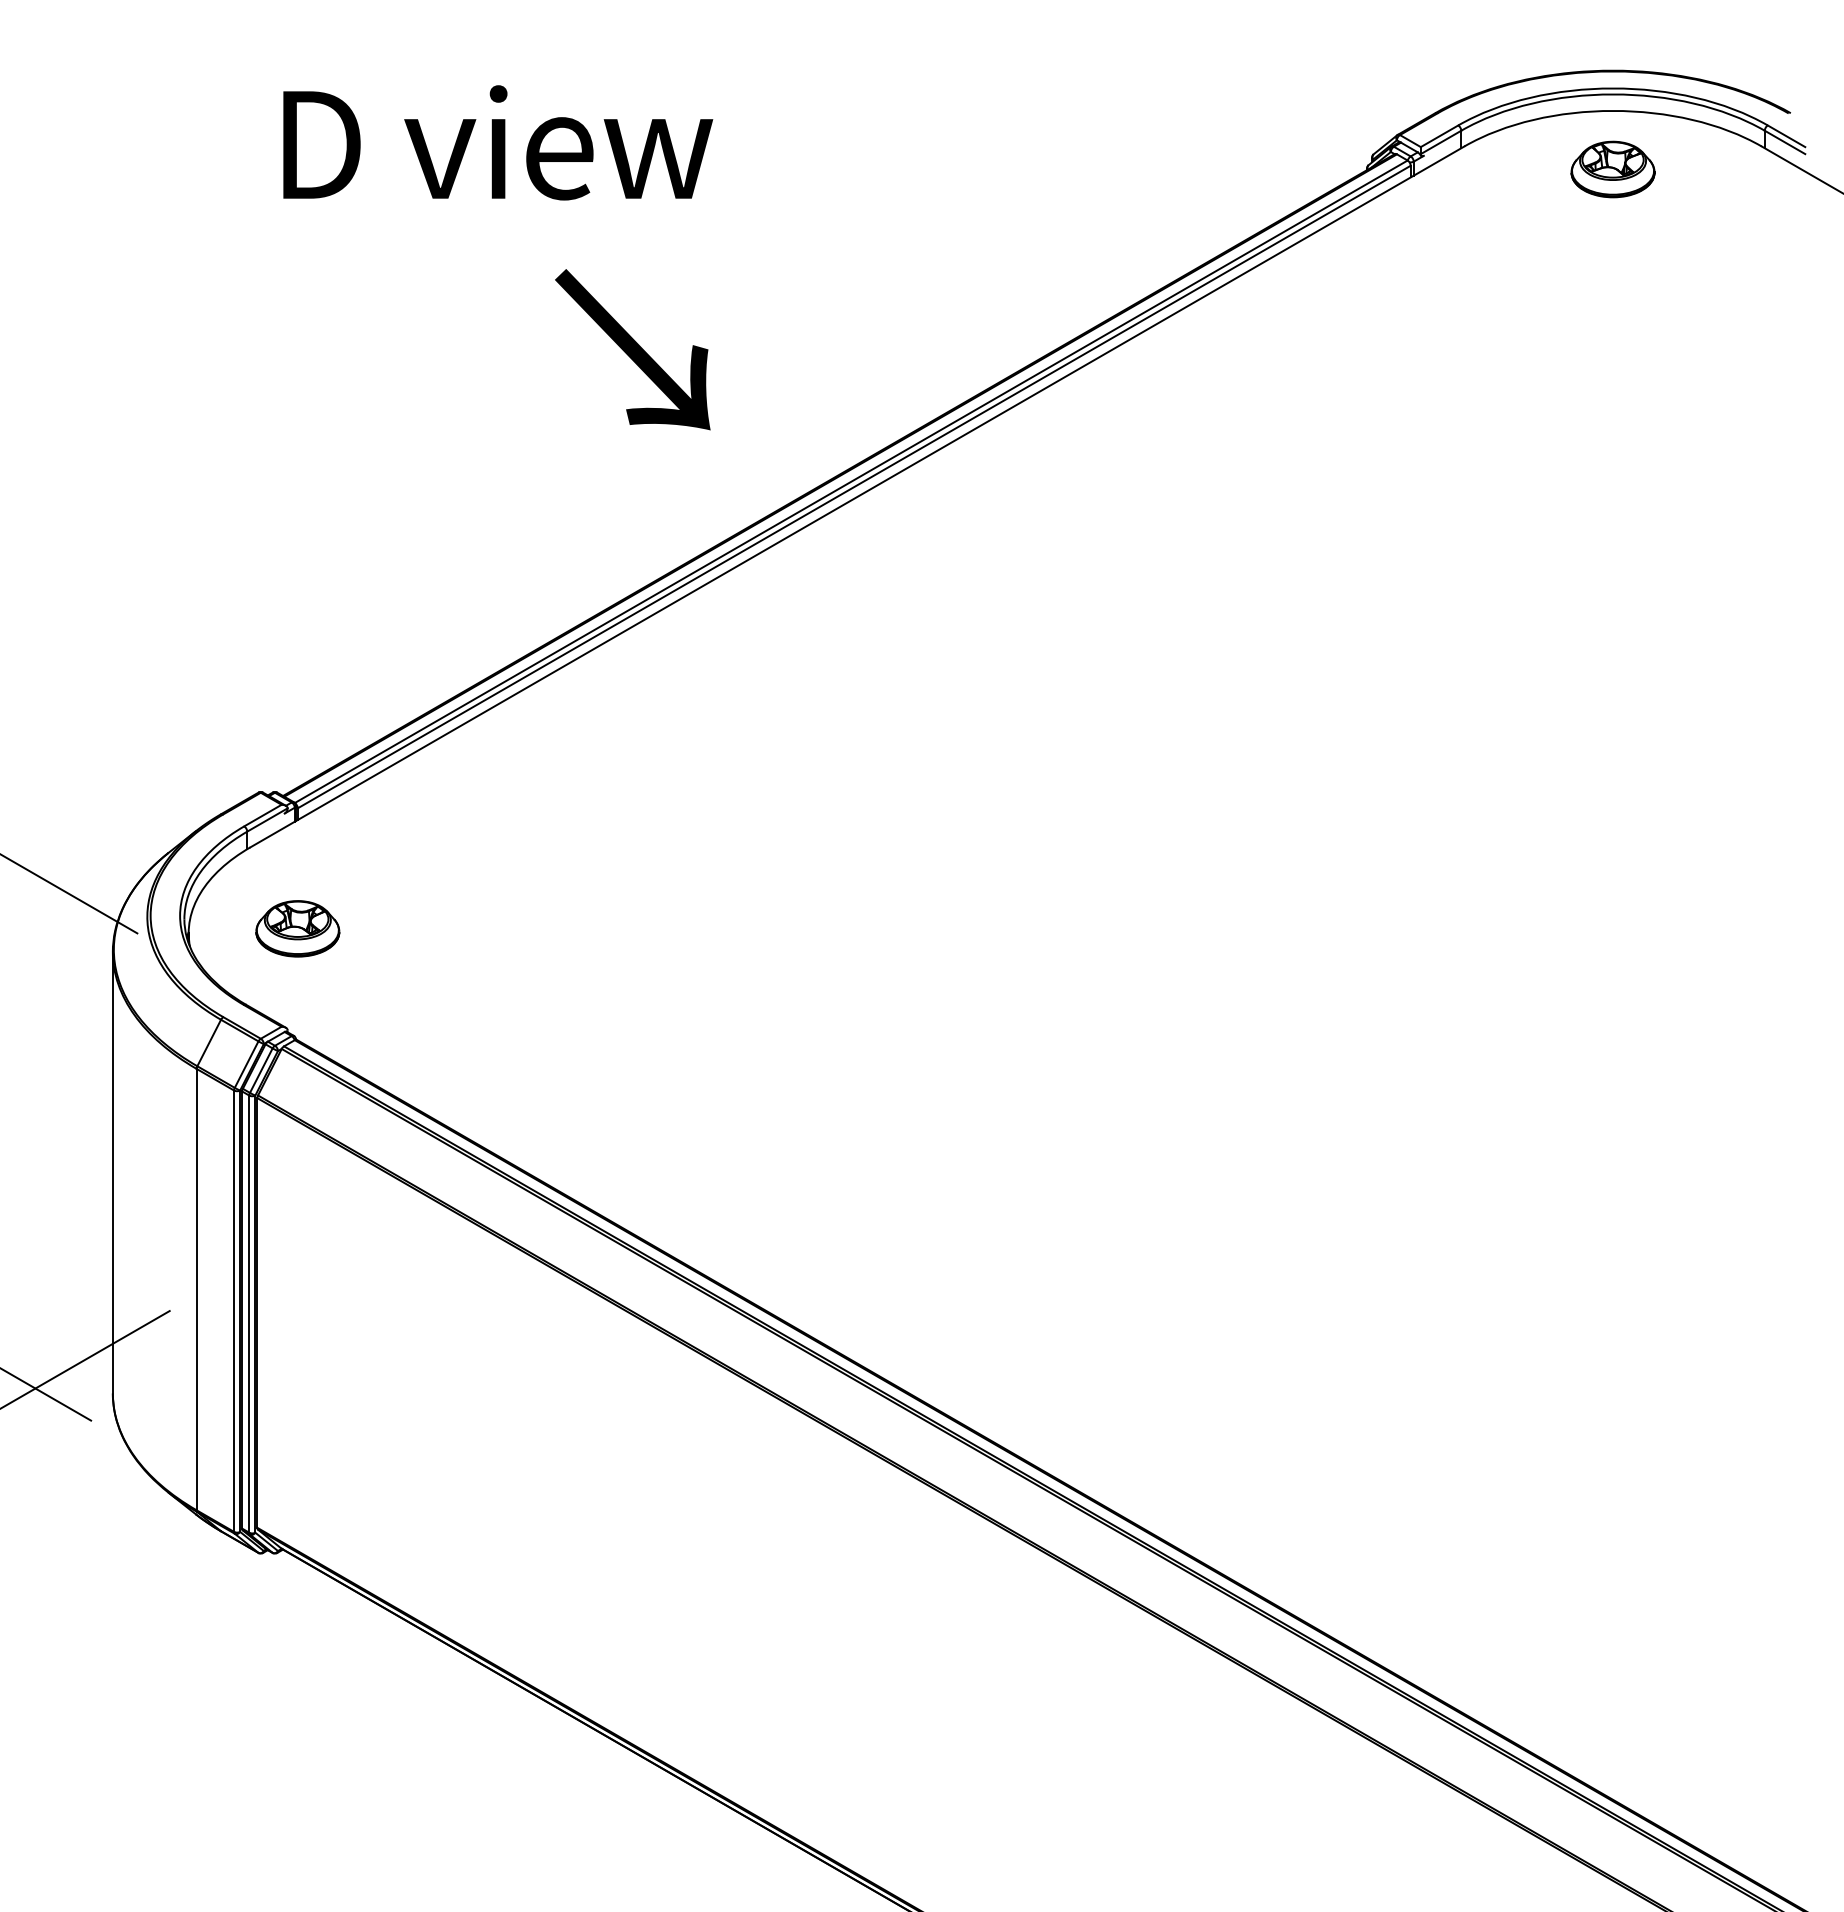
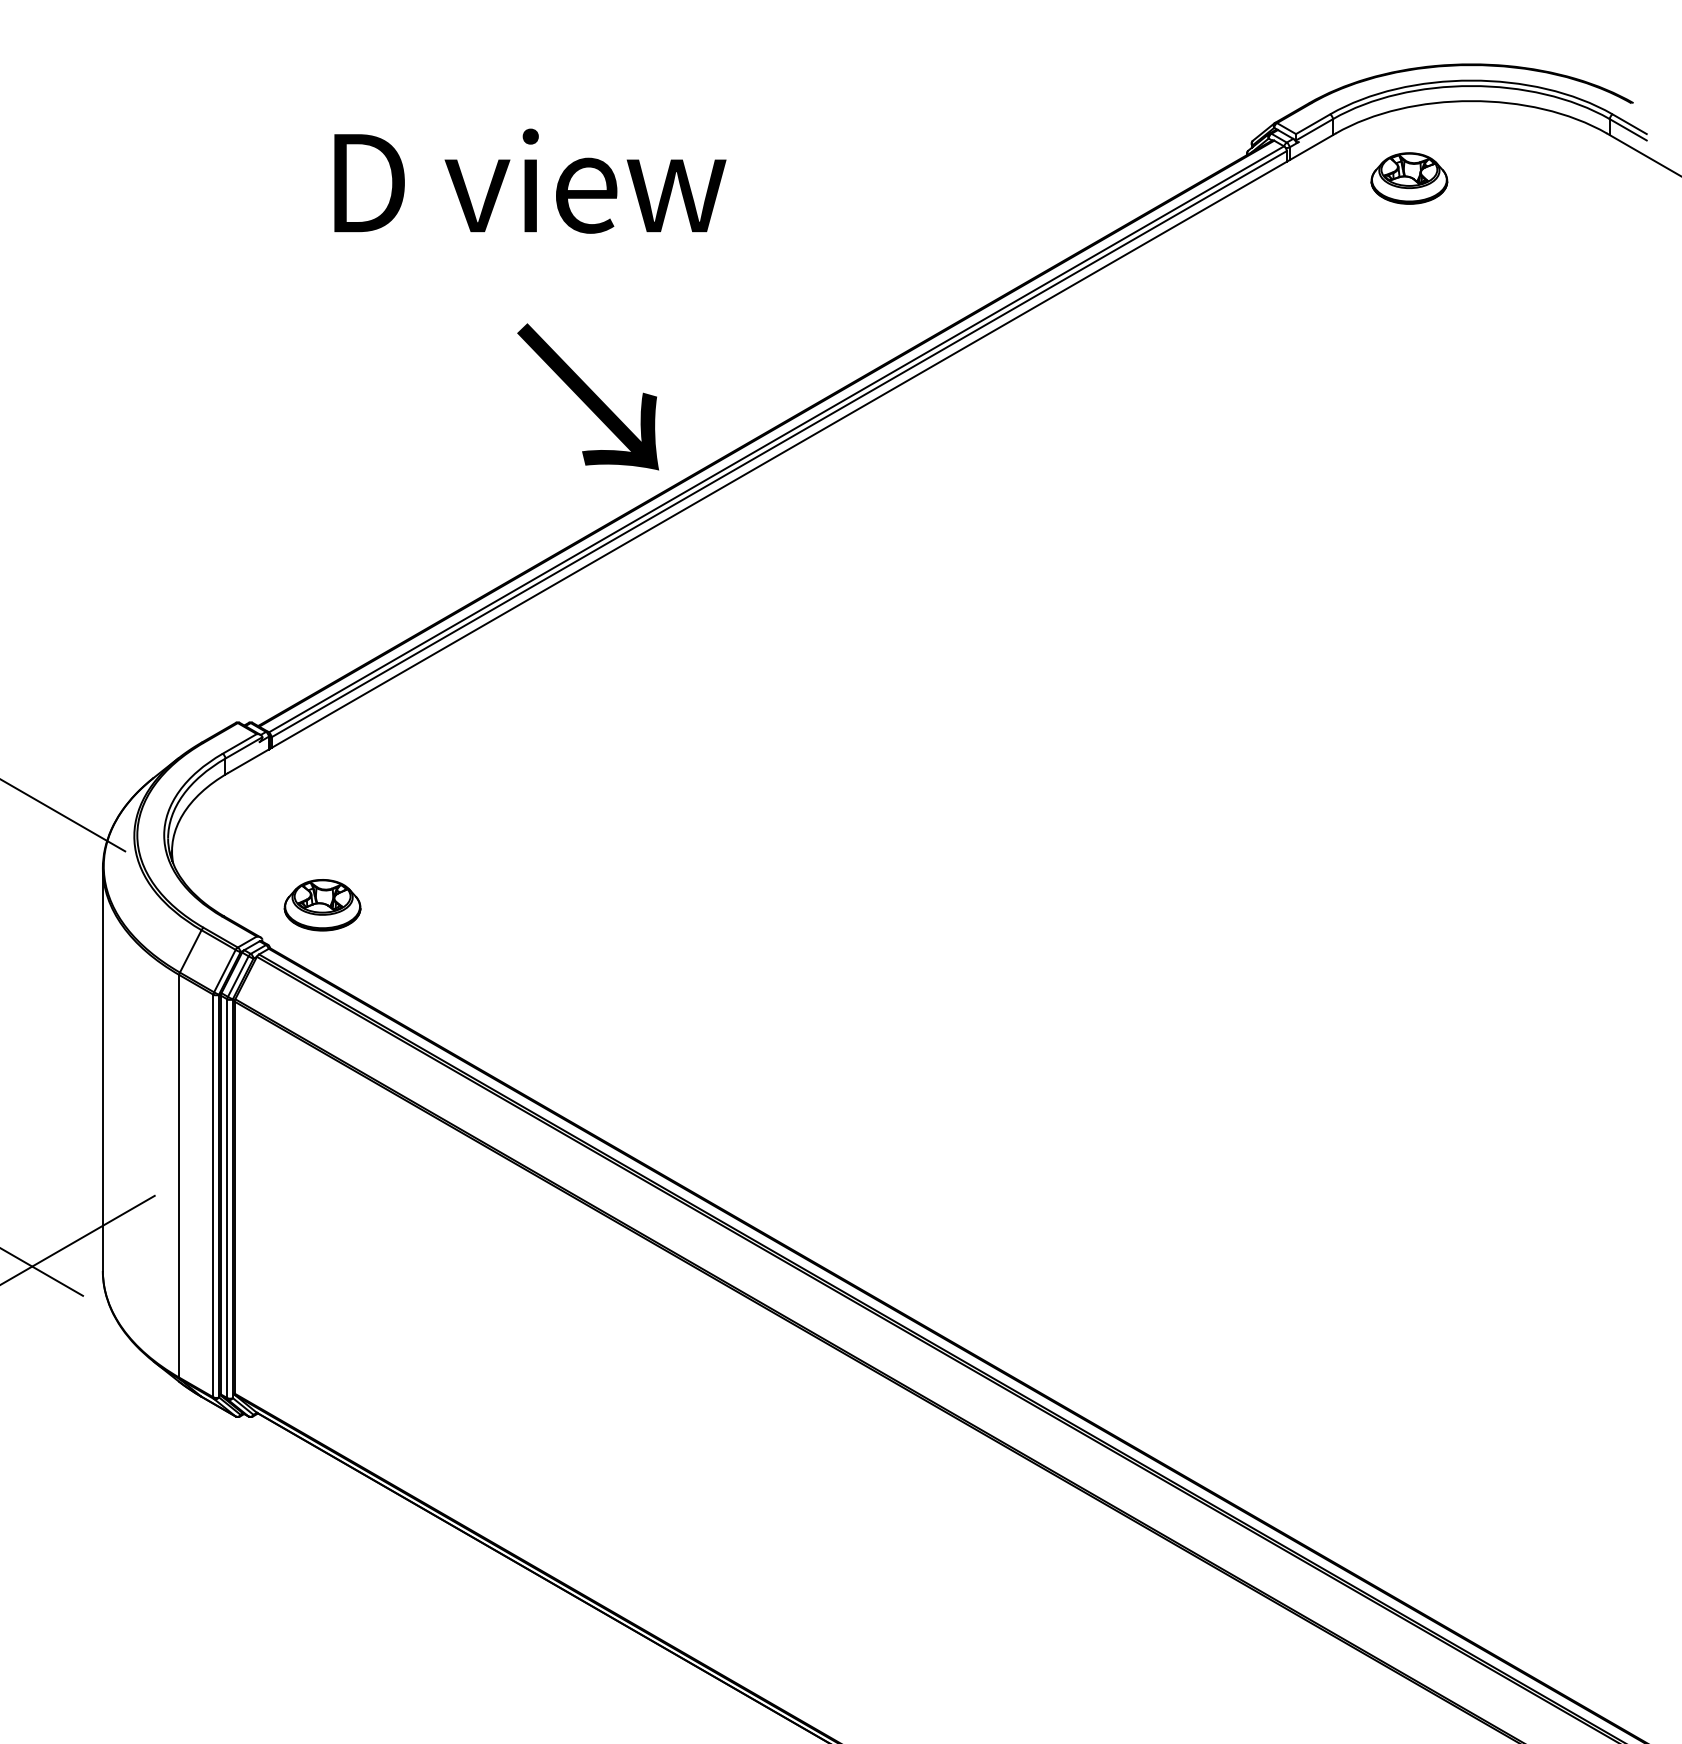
text: (498, 142) -> (530, 180), moved
part: (1613, 169) -> (1409, 178), moved
text: (633, 349) -> (588, 396), moved
part: (297, 929) -> (322, 905), moved

